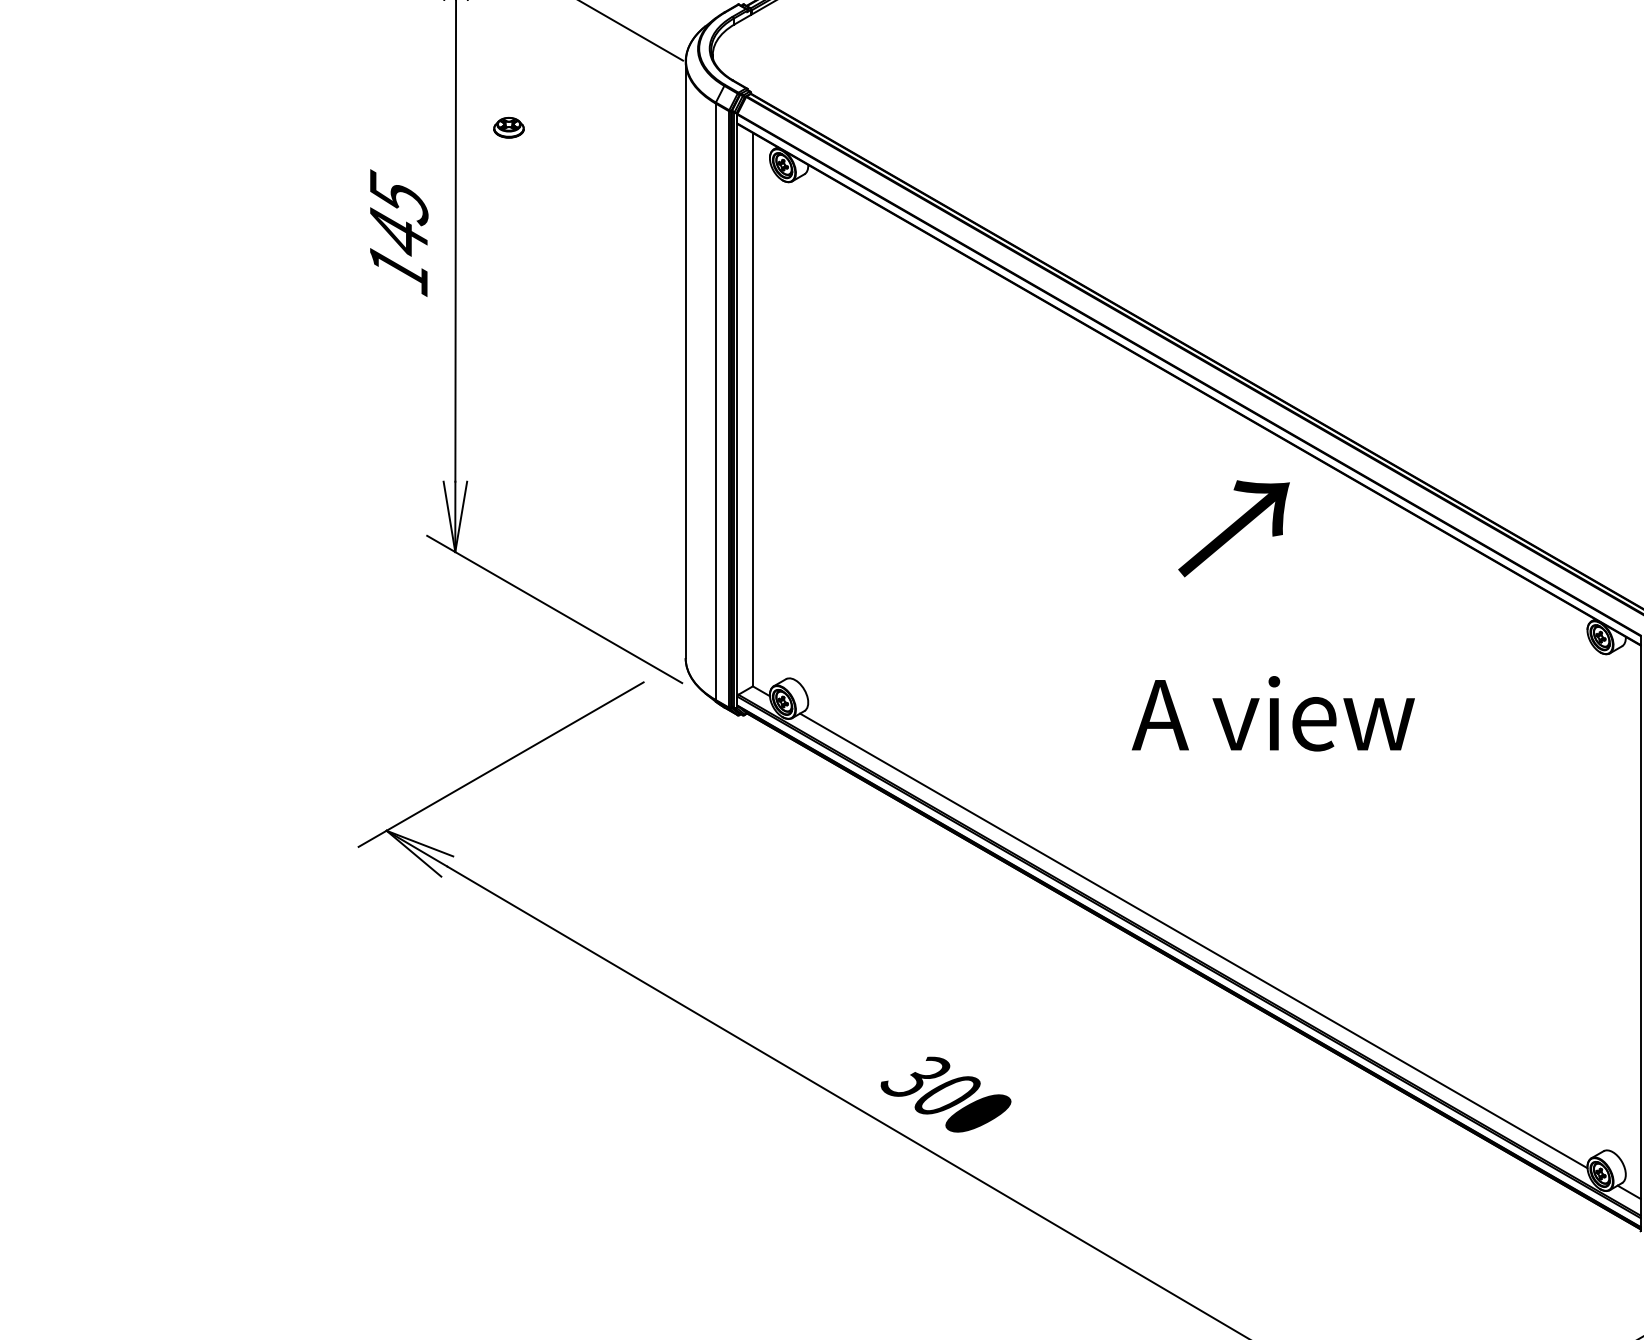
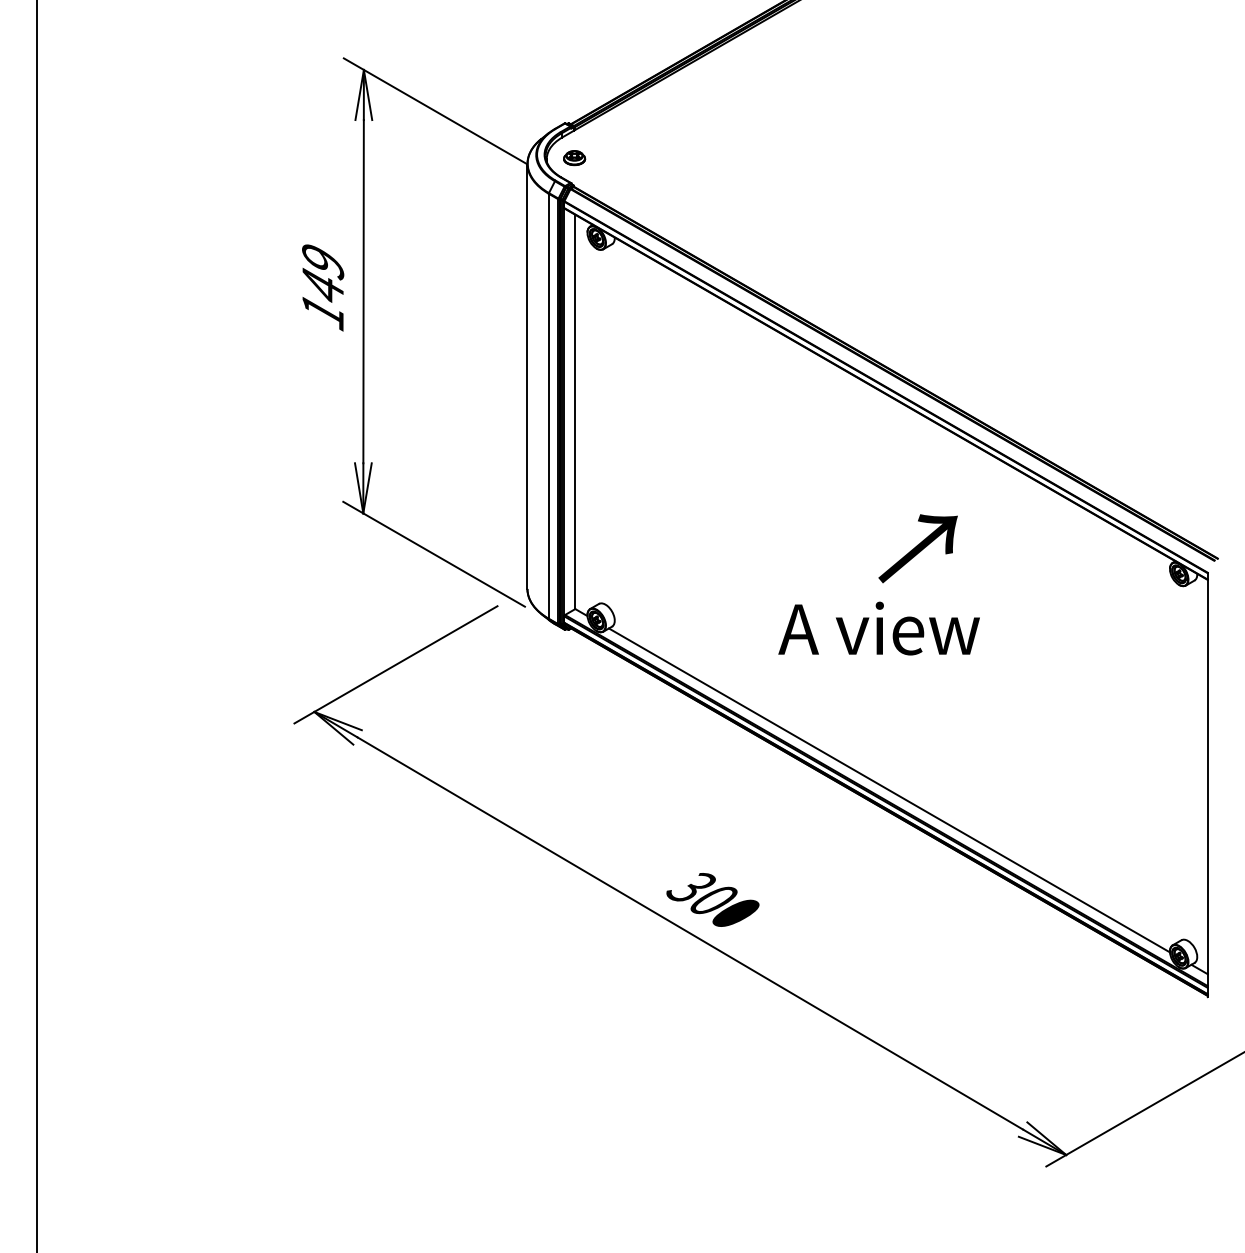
part: (508, 128) -> (574, 158), moved
text: (399, 197) -> (323, 260), 145 -> 149
text: (1233, 528) -> (917, 548), moved
text: (1272, 713) -> (878, 628), moved

